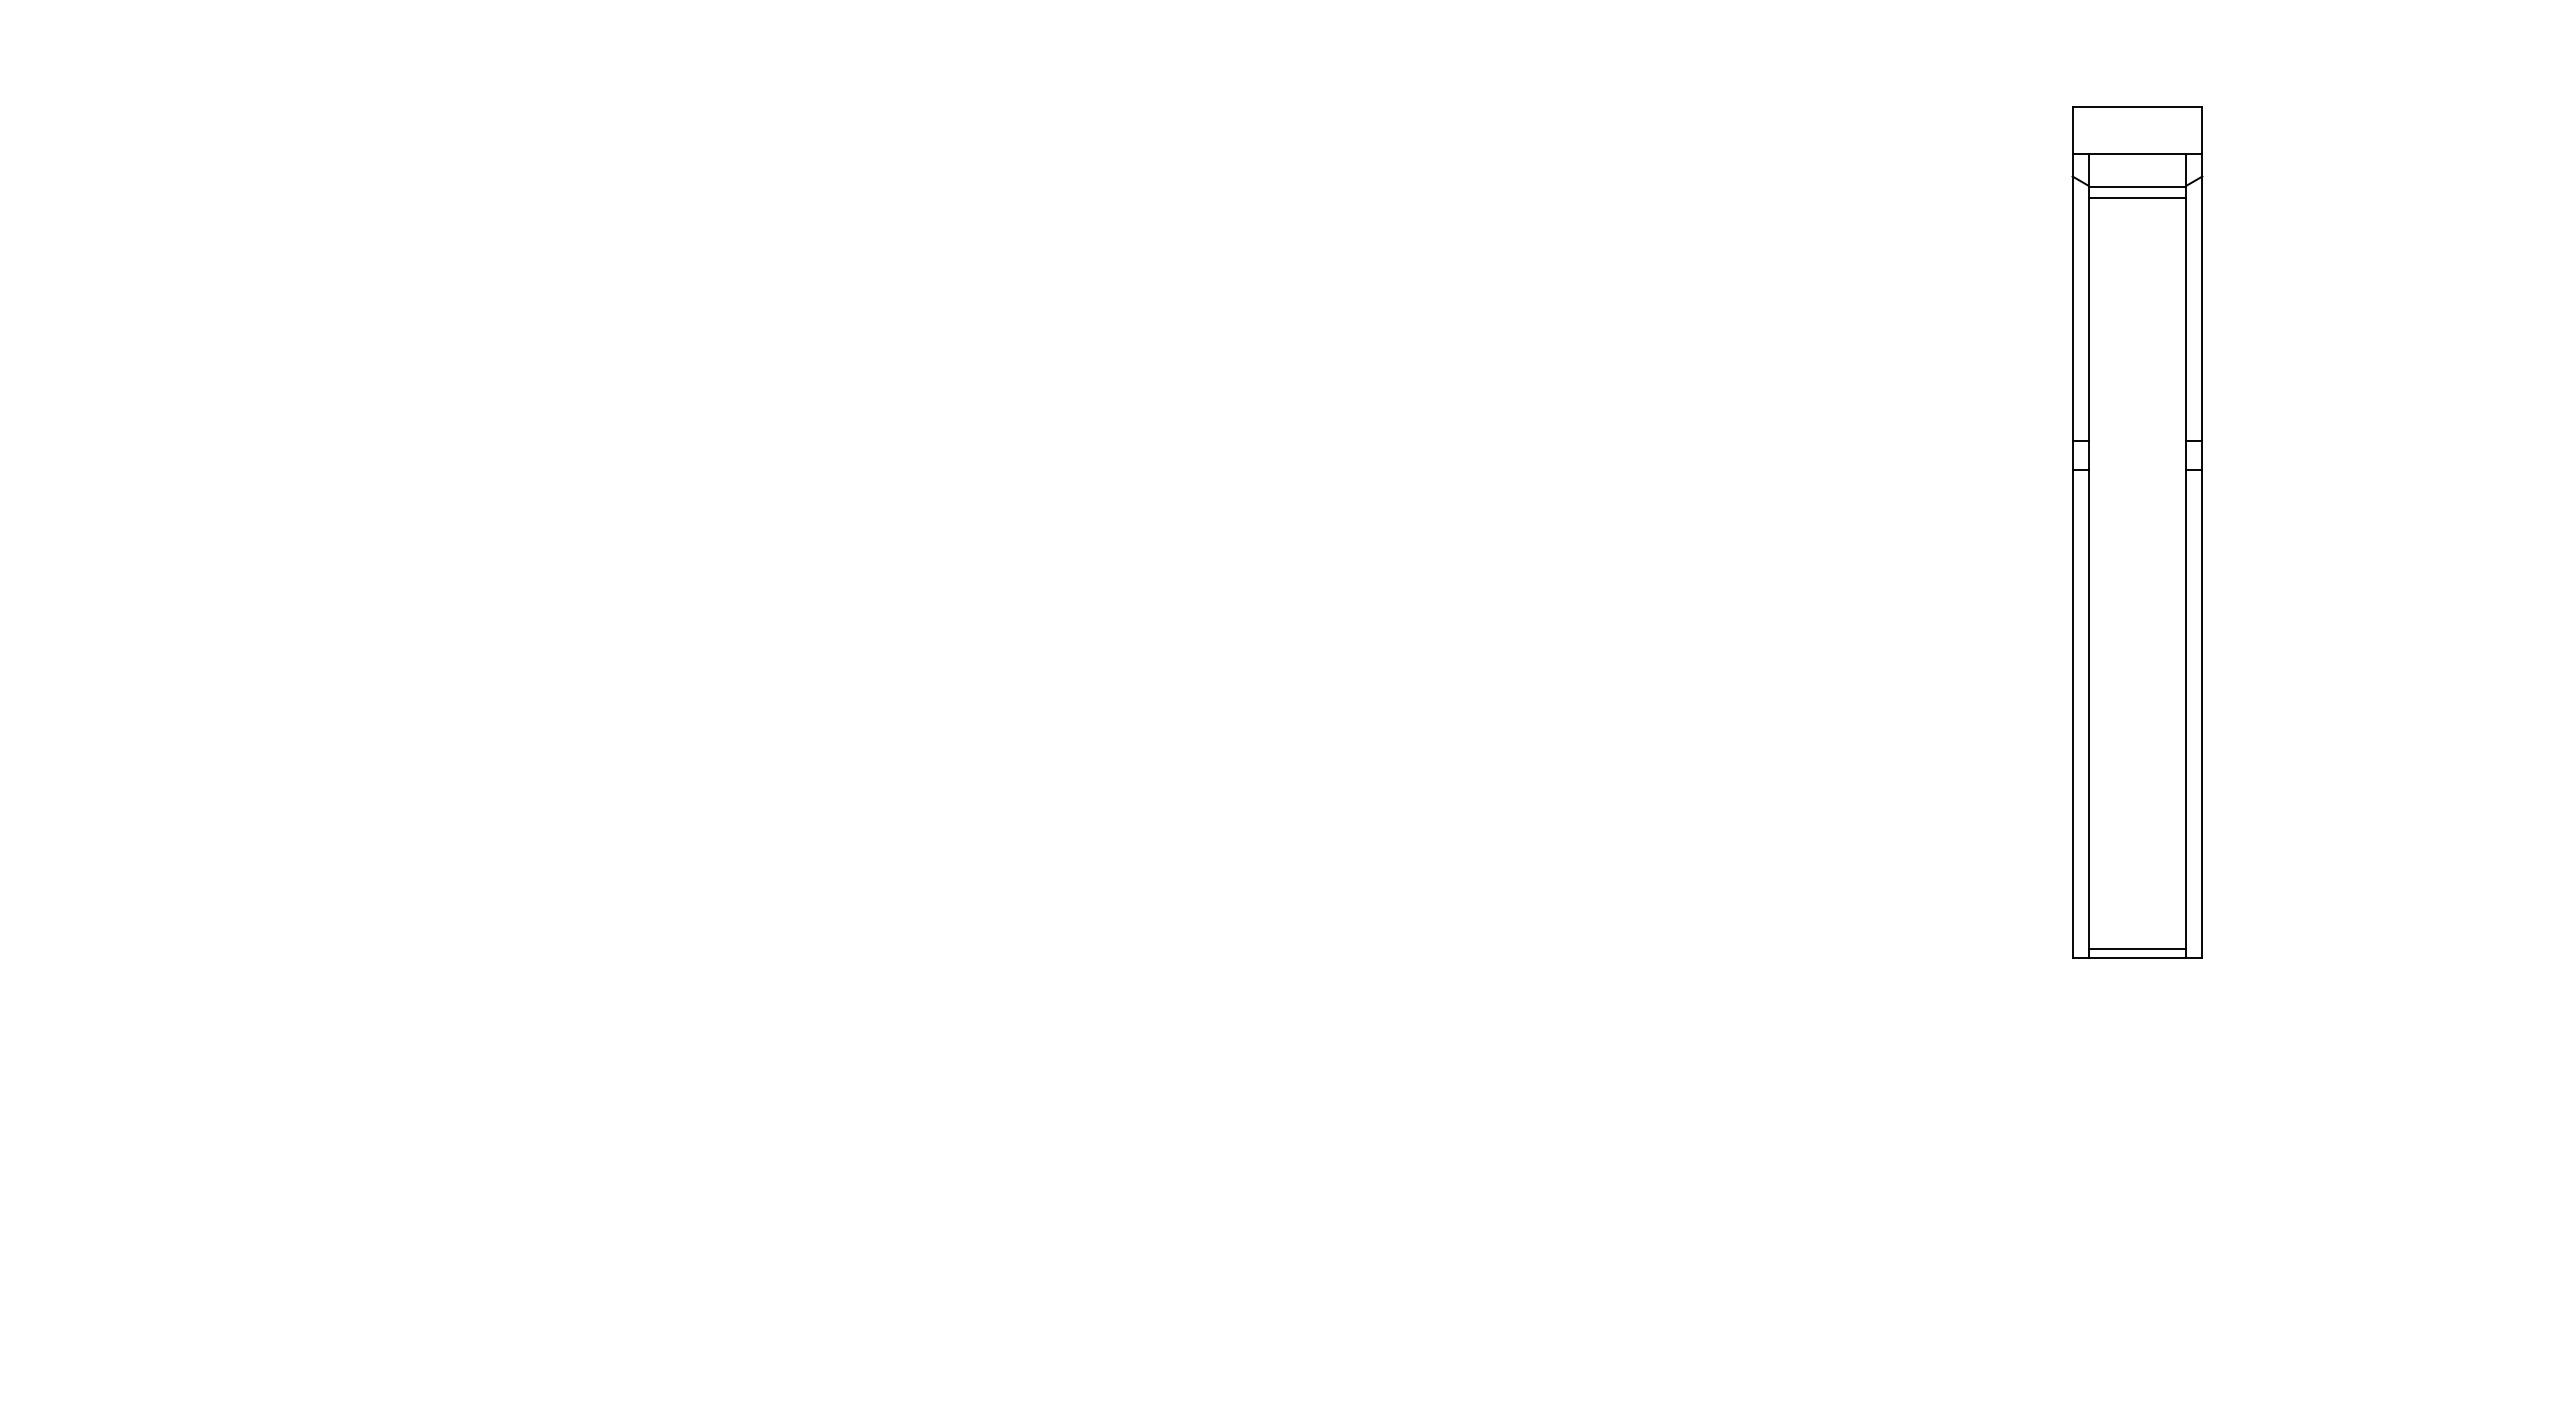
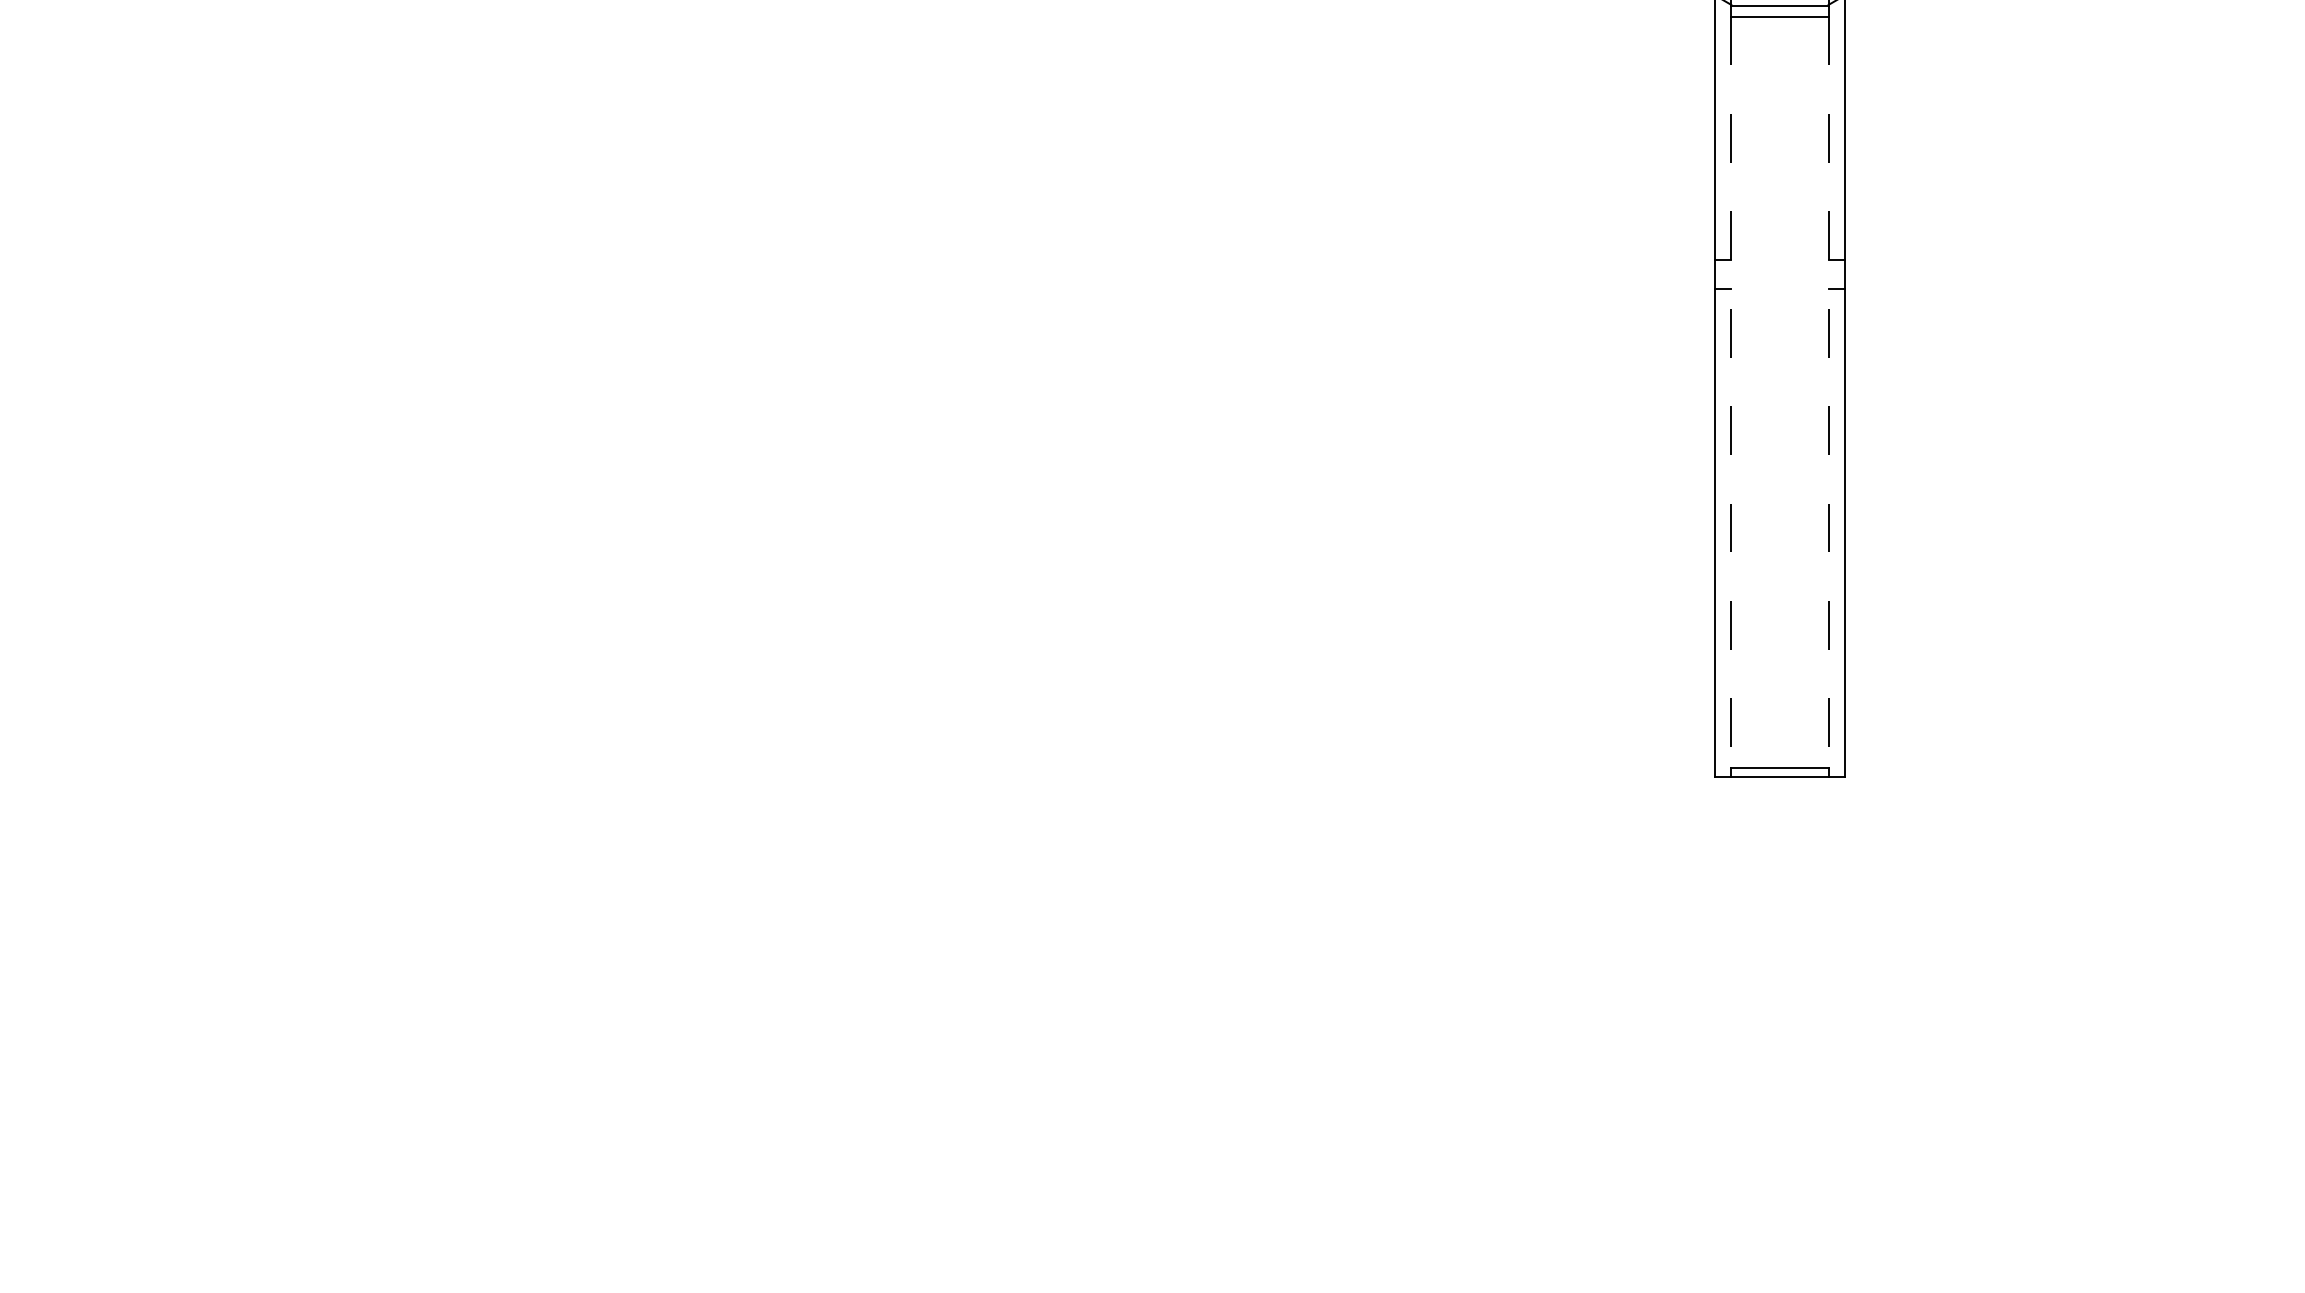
line: (2088, 573) -> (1730, 392), solid -> dashed
line: (2186, 573) -> (1828, 392), solid -> dashed

